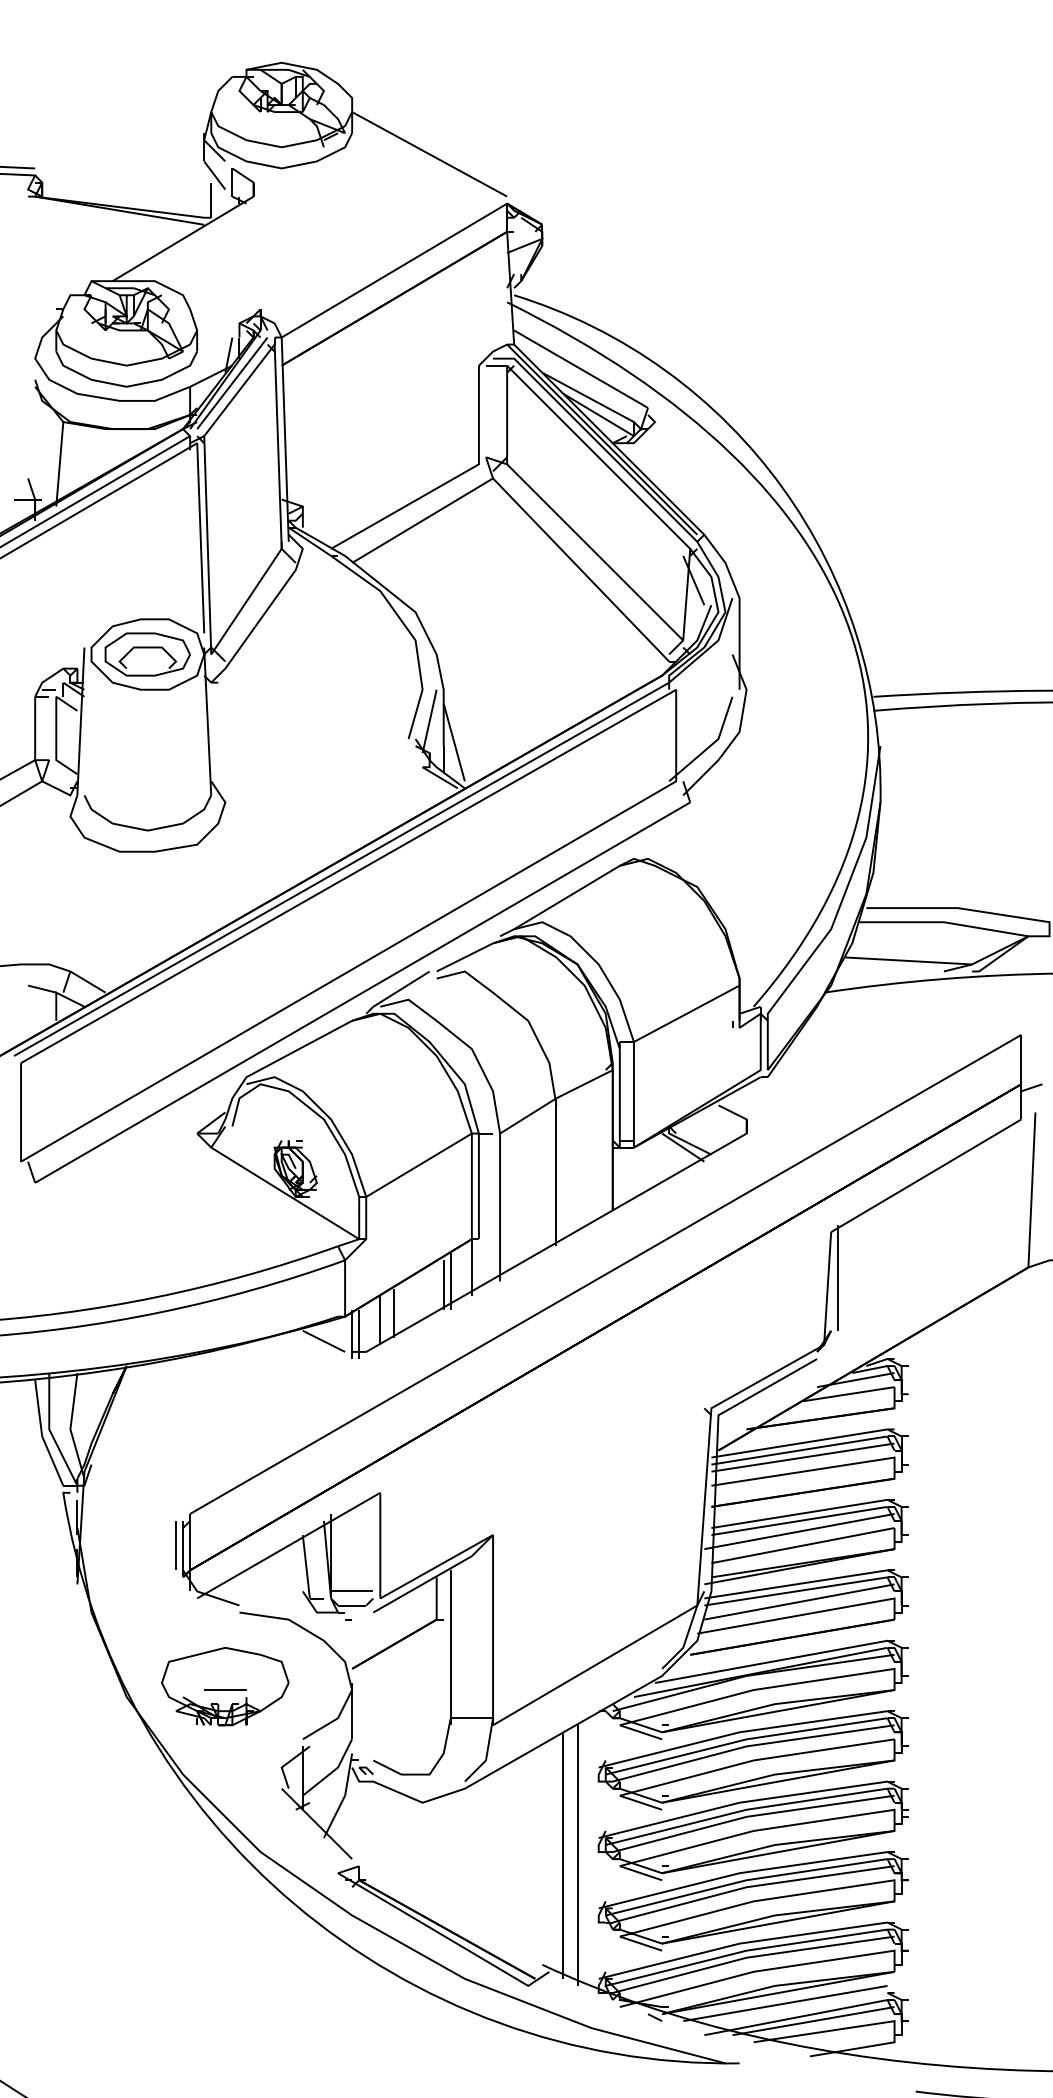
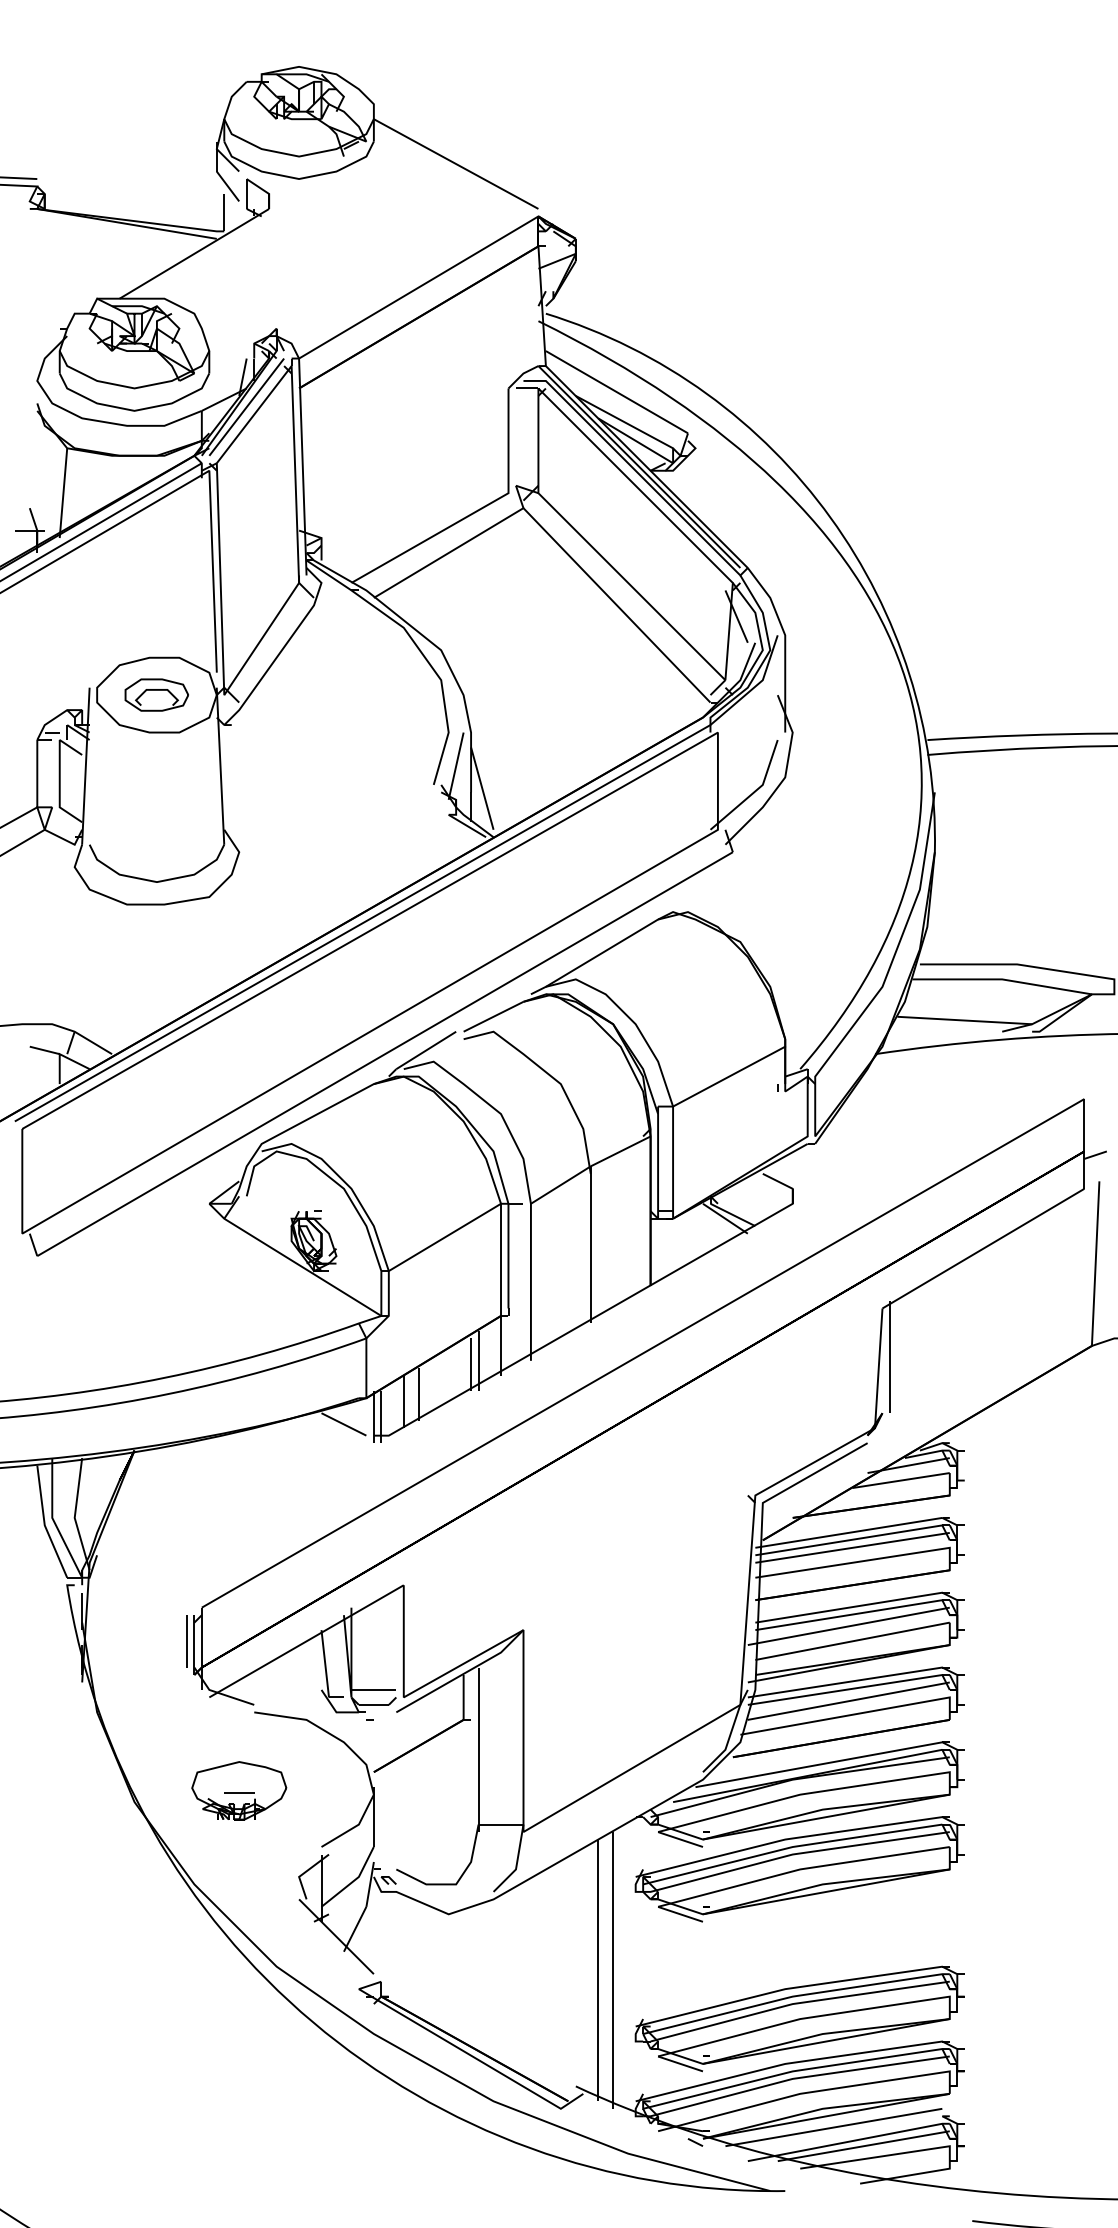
part: (147, 653) -> (156, 694), size x0.7
part: (225, 1686) -> (239, 1790), size x0.7
part: (753, 1831) -> (799, 1944), removed

